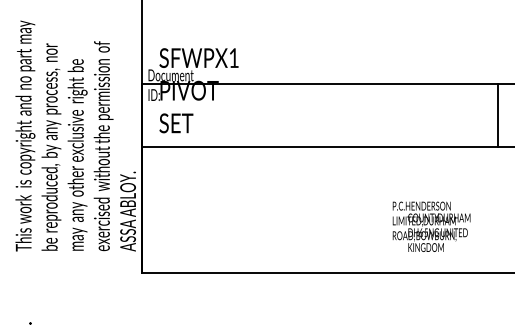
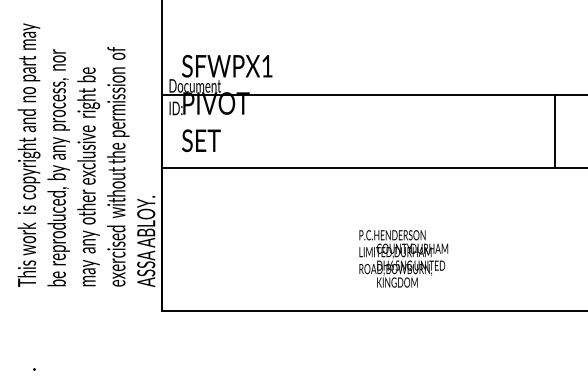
line: (498, 114) -> (555, 130), moved
text: (431, 226) -> (403, 258), moved

